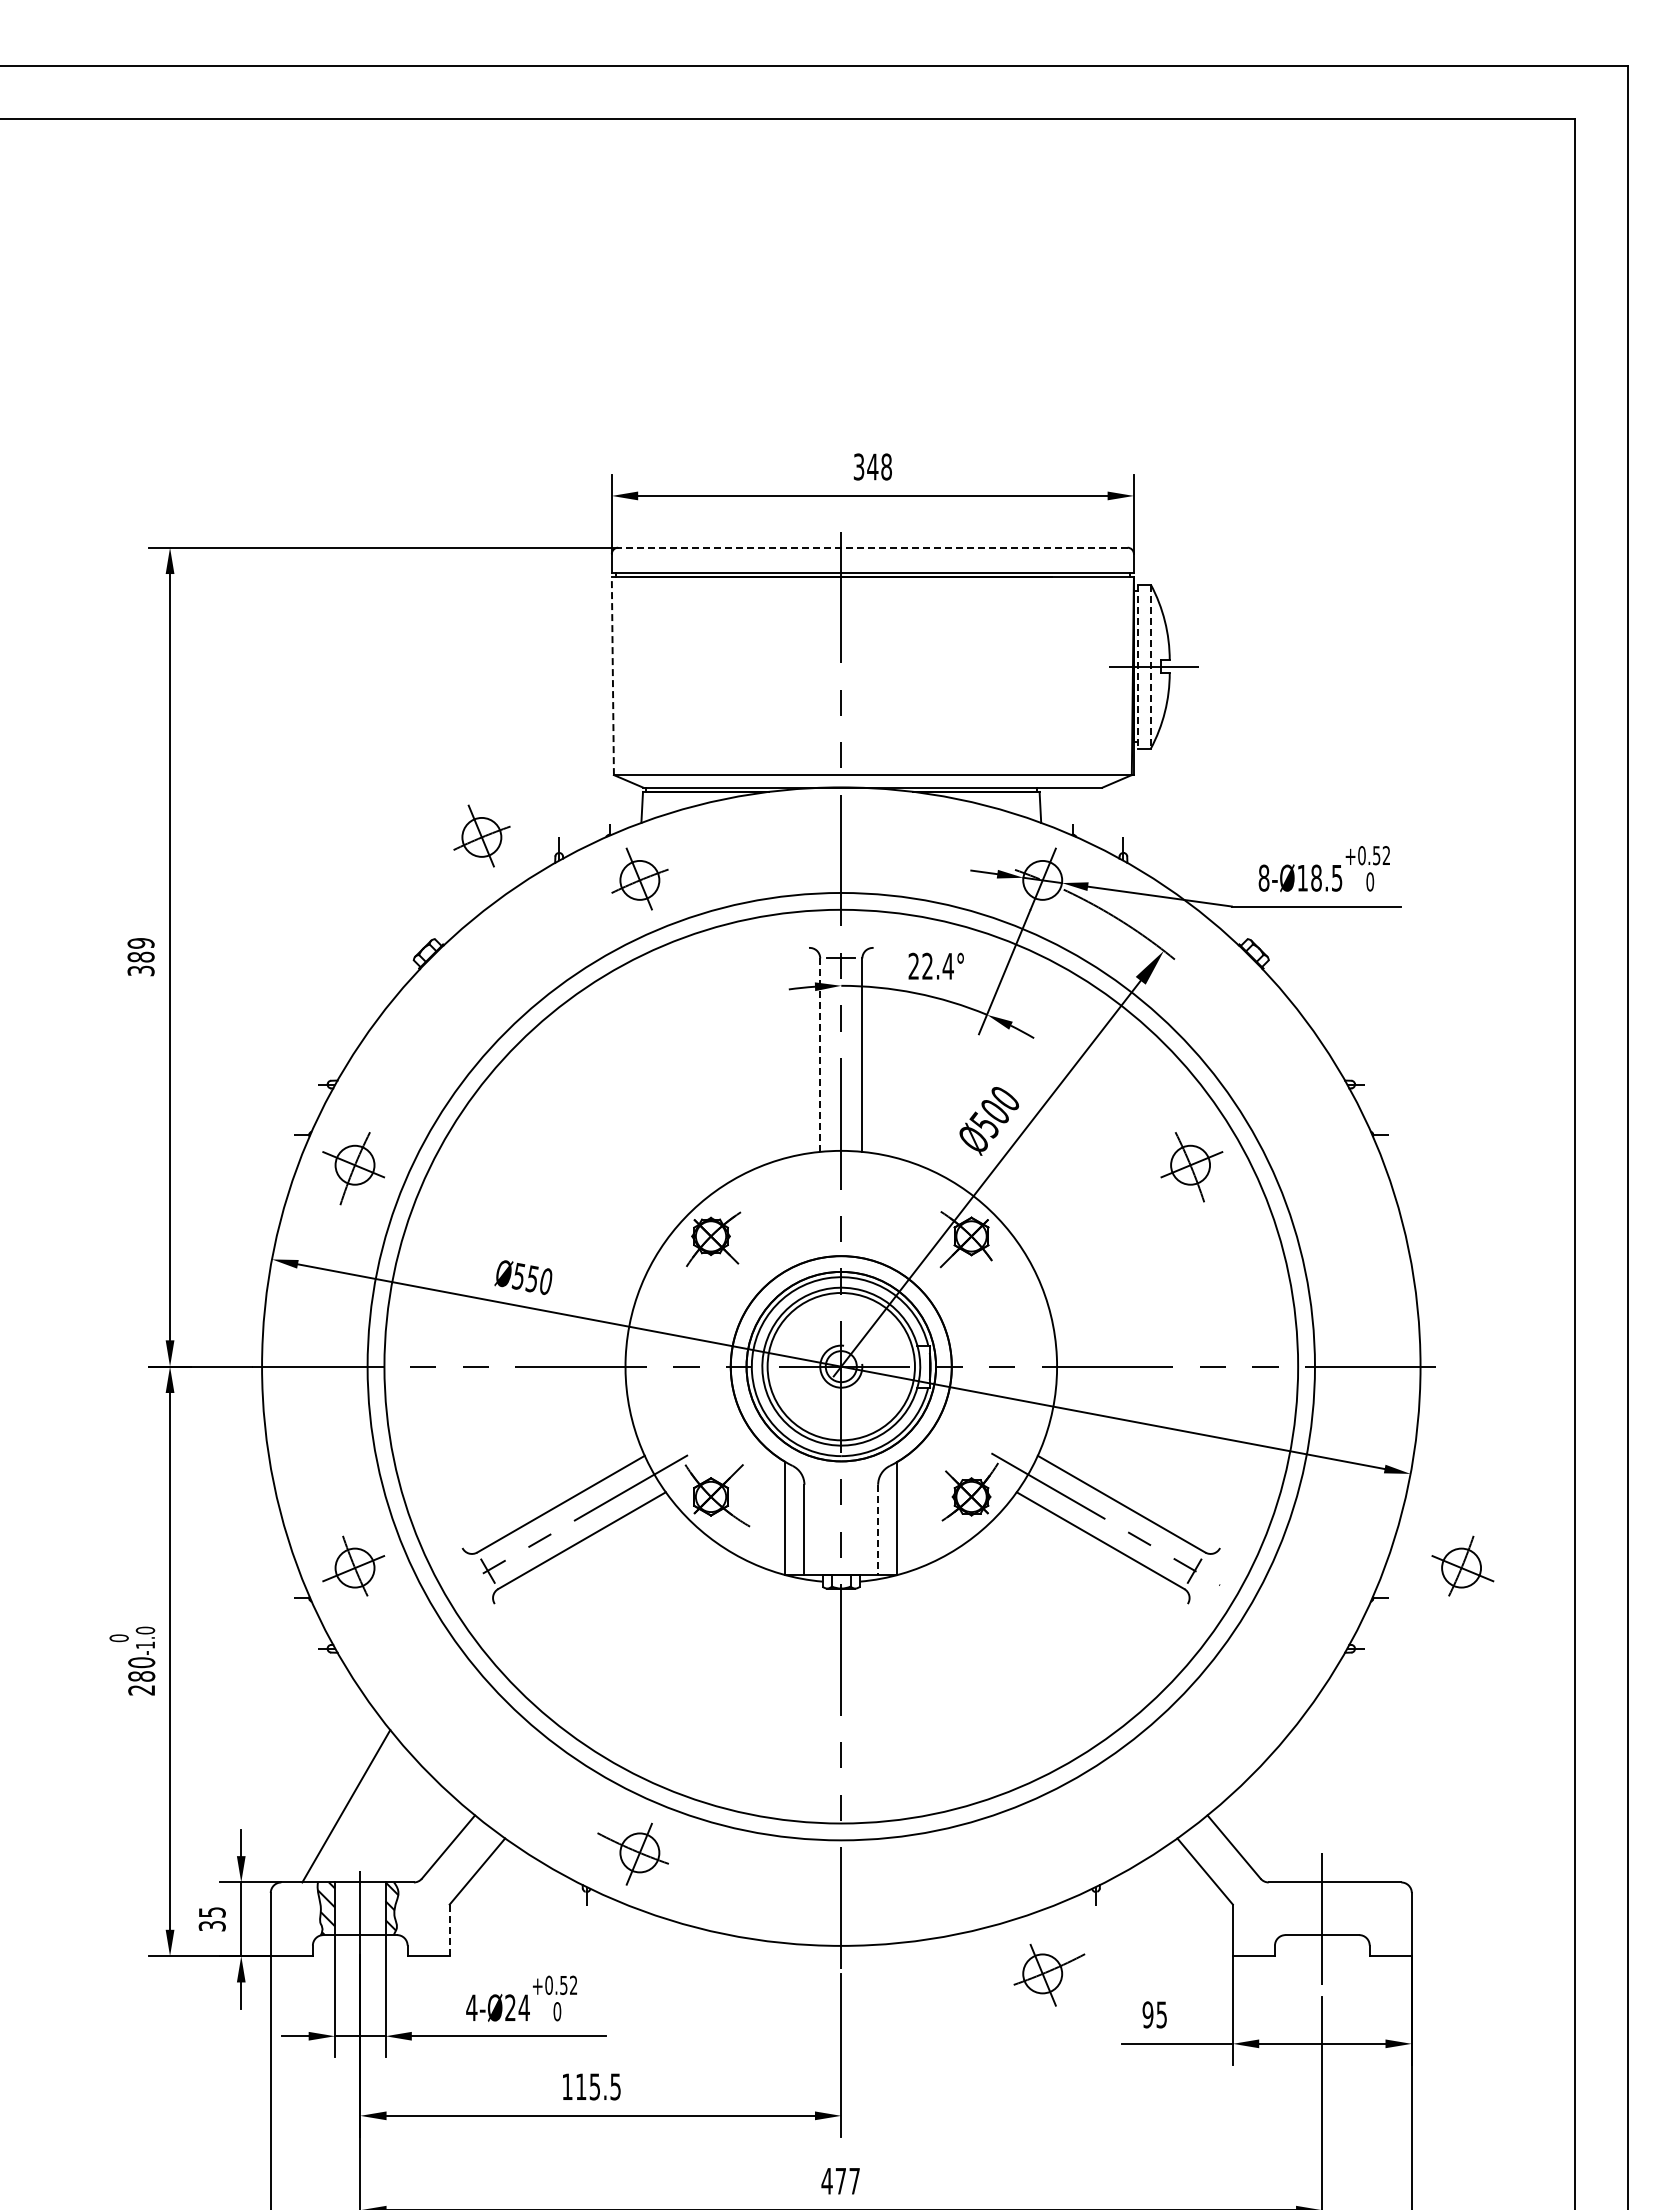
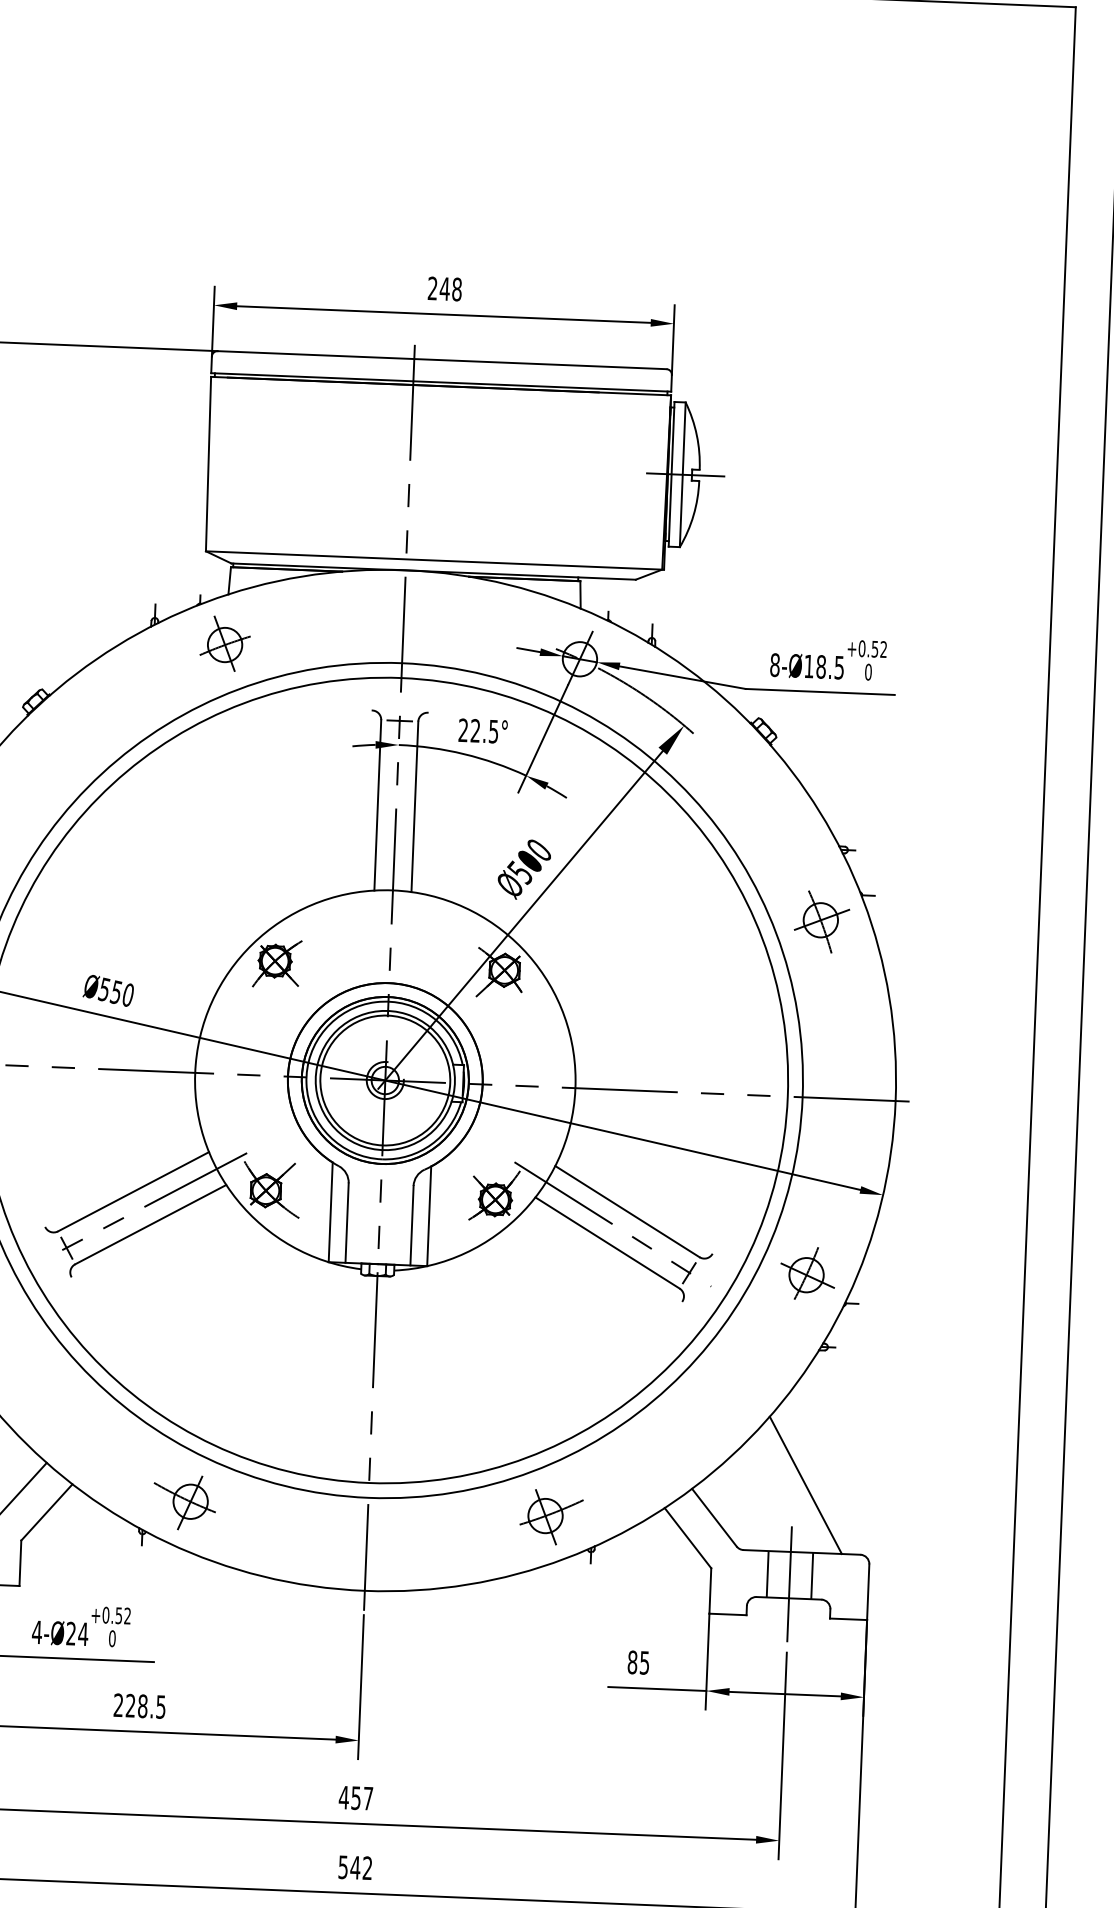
text: (858, 466) -> (432, 288), 348 -> 248
line: (872, 547) -> (441, 359), dashed -> solid
line: (1138, 667) -> (671, 475), dashed -> solid
line: (1150, 667) -> (682, 475), dashed -> solid
line: (612, 676) -> (208, 464), dashed -> solid
part: (481, 835) -> (87, 599), removed
text: (947, 966) -> (493, 731), 22.4° -> 22.5°
line: (820, 1055) -> (378, 805), dashed -> solid
part: (1191, 1167) -> (821, 922), moved
line: (878, 1530) -> (412, 1226), dashed -> solid
part: (1462, 1565) -> (807, 1272), moved
line: (1336, 1806) -> (806, 1485), added
line: (1297, 1908) -> (768, 1574), added
line: (1347, 1908) -> (812, 1575), added
line: (449, 1930) -> (20, 1563), dashed -> solid
part: (1049, 1975) -> (551, 1517), moved
text: (1147, 2014) -> (632, 1662), 95 -> 85
text: (581, 2086) -> (130, 1705), 115.5 -> 228.5
text: (840, 2181) -> (355, 1798), 477 -> 457

